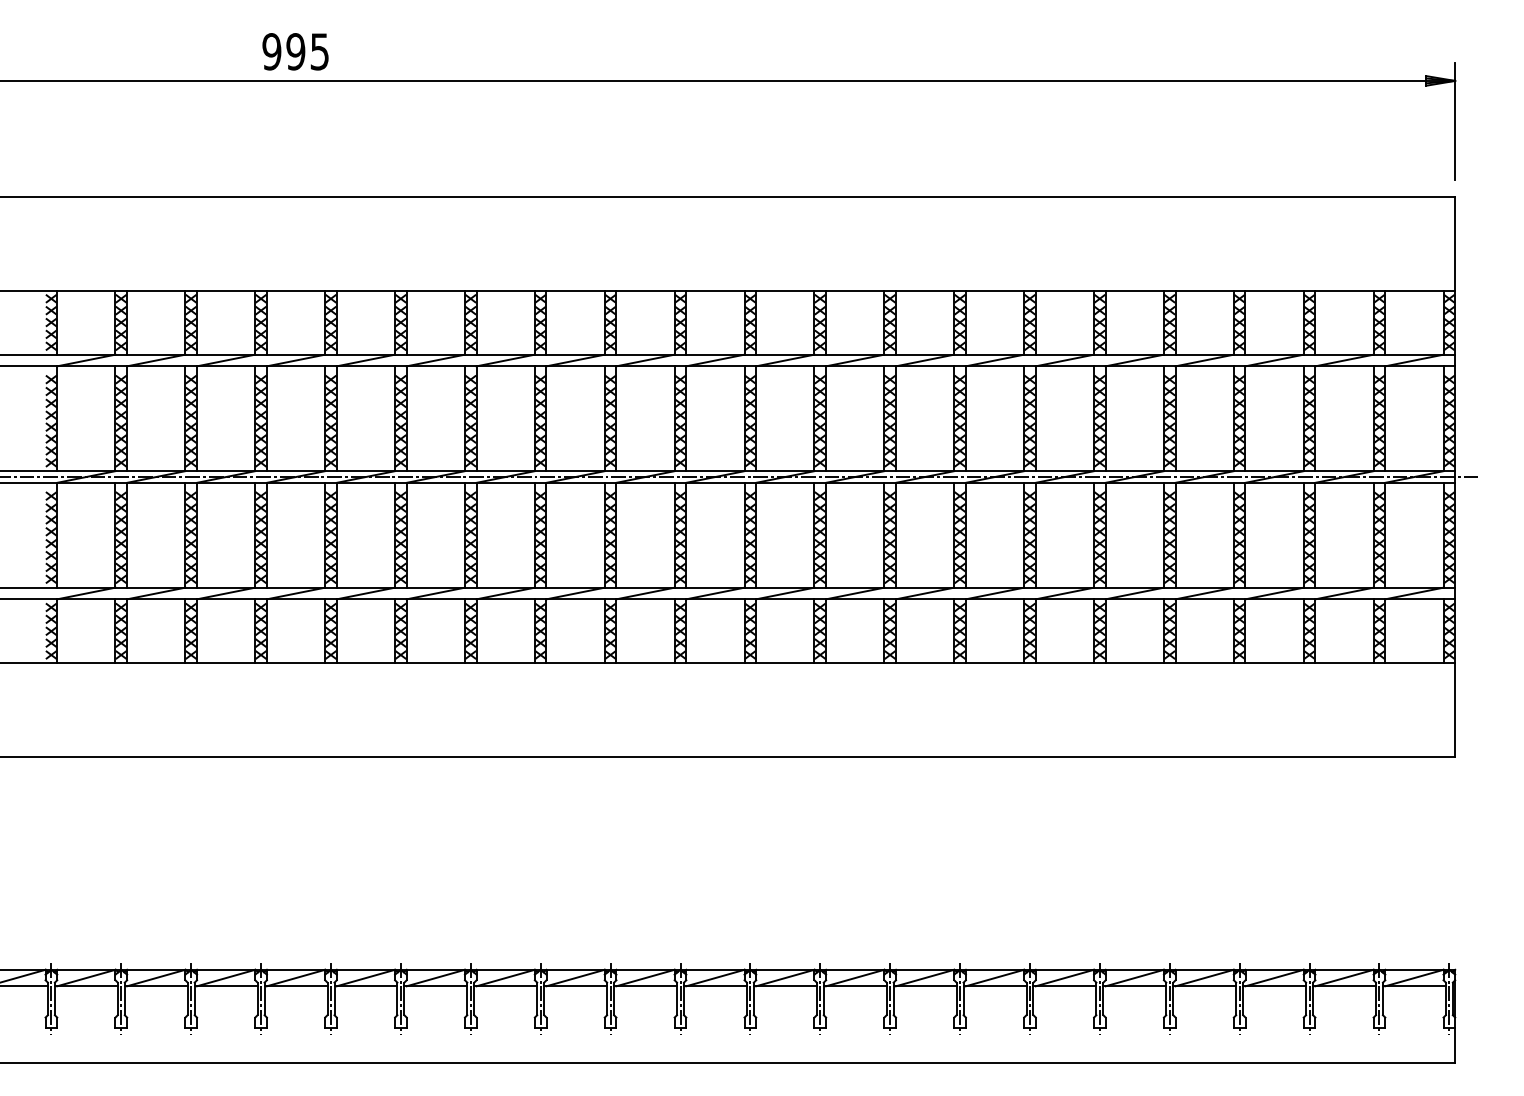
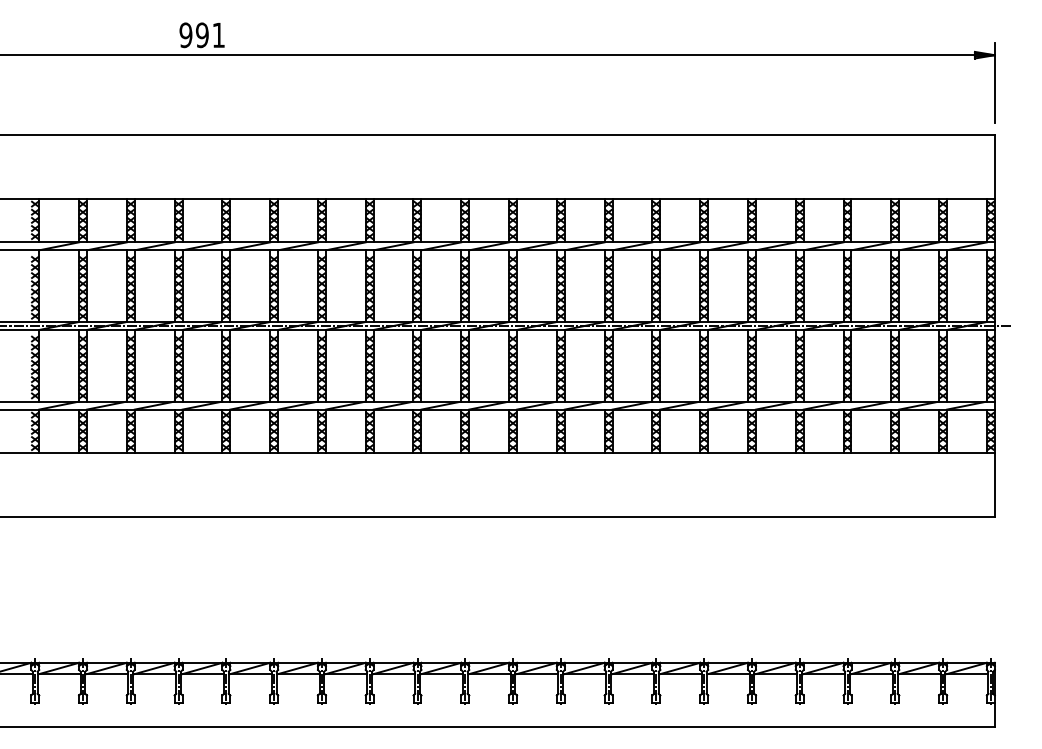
text: (319, 52) -> (218, 35), 995 -> 991

